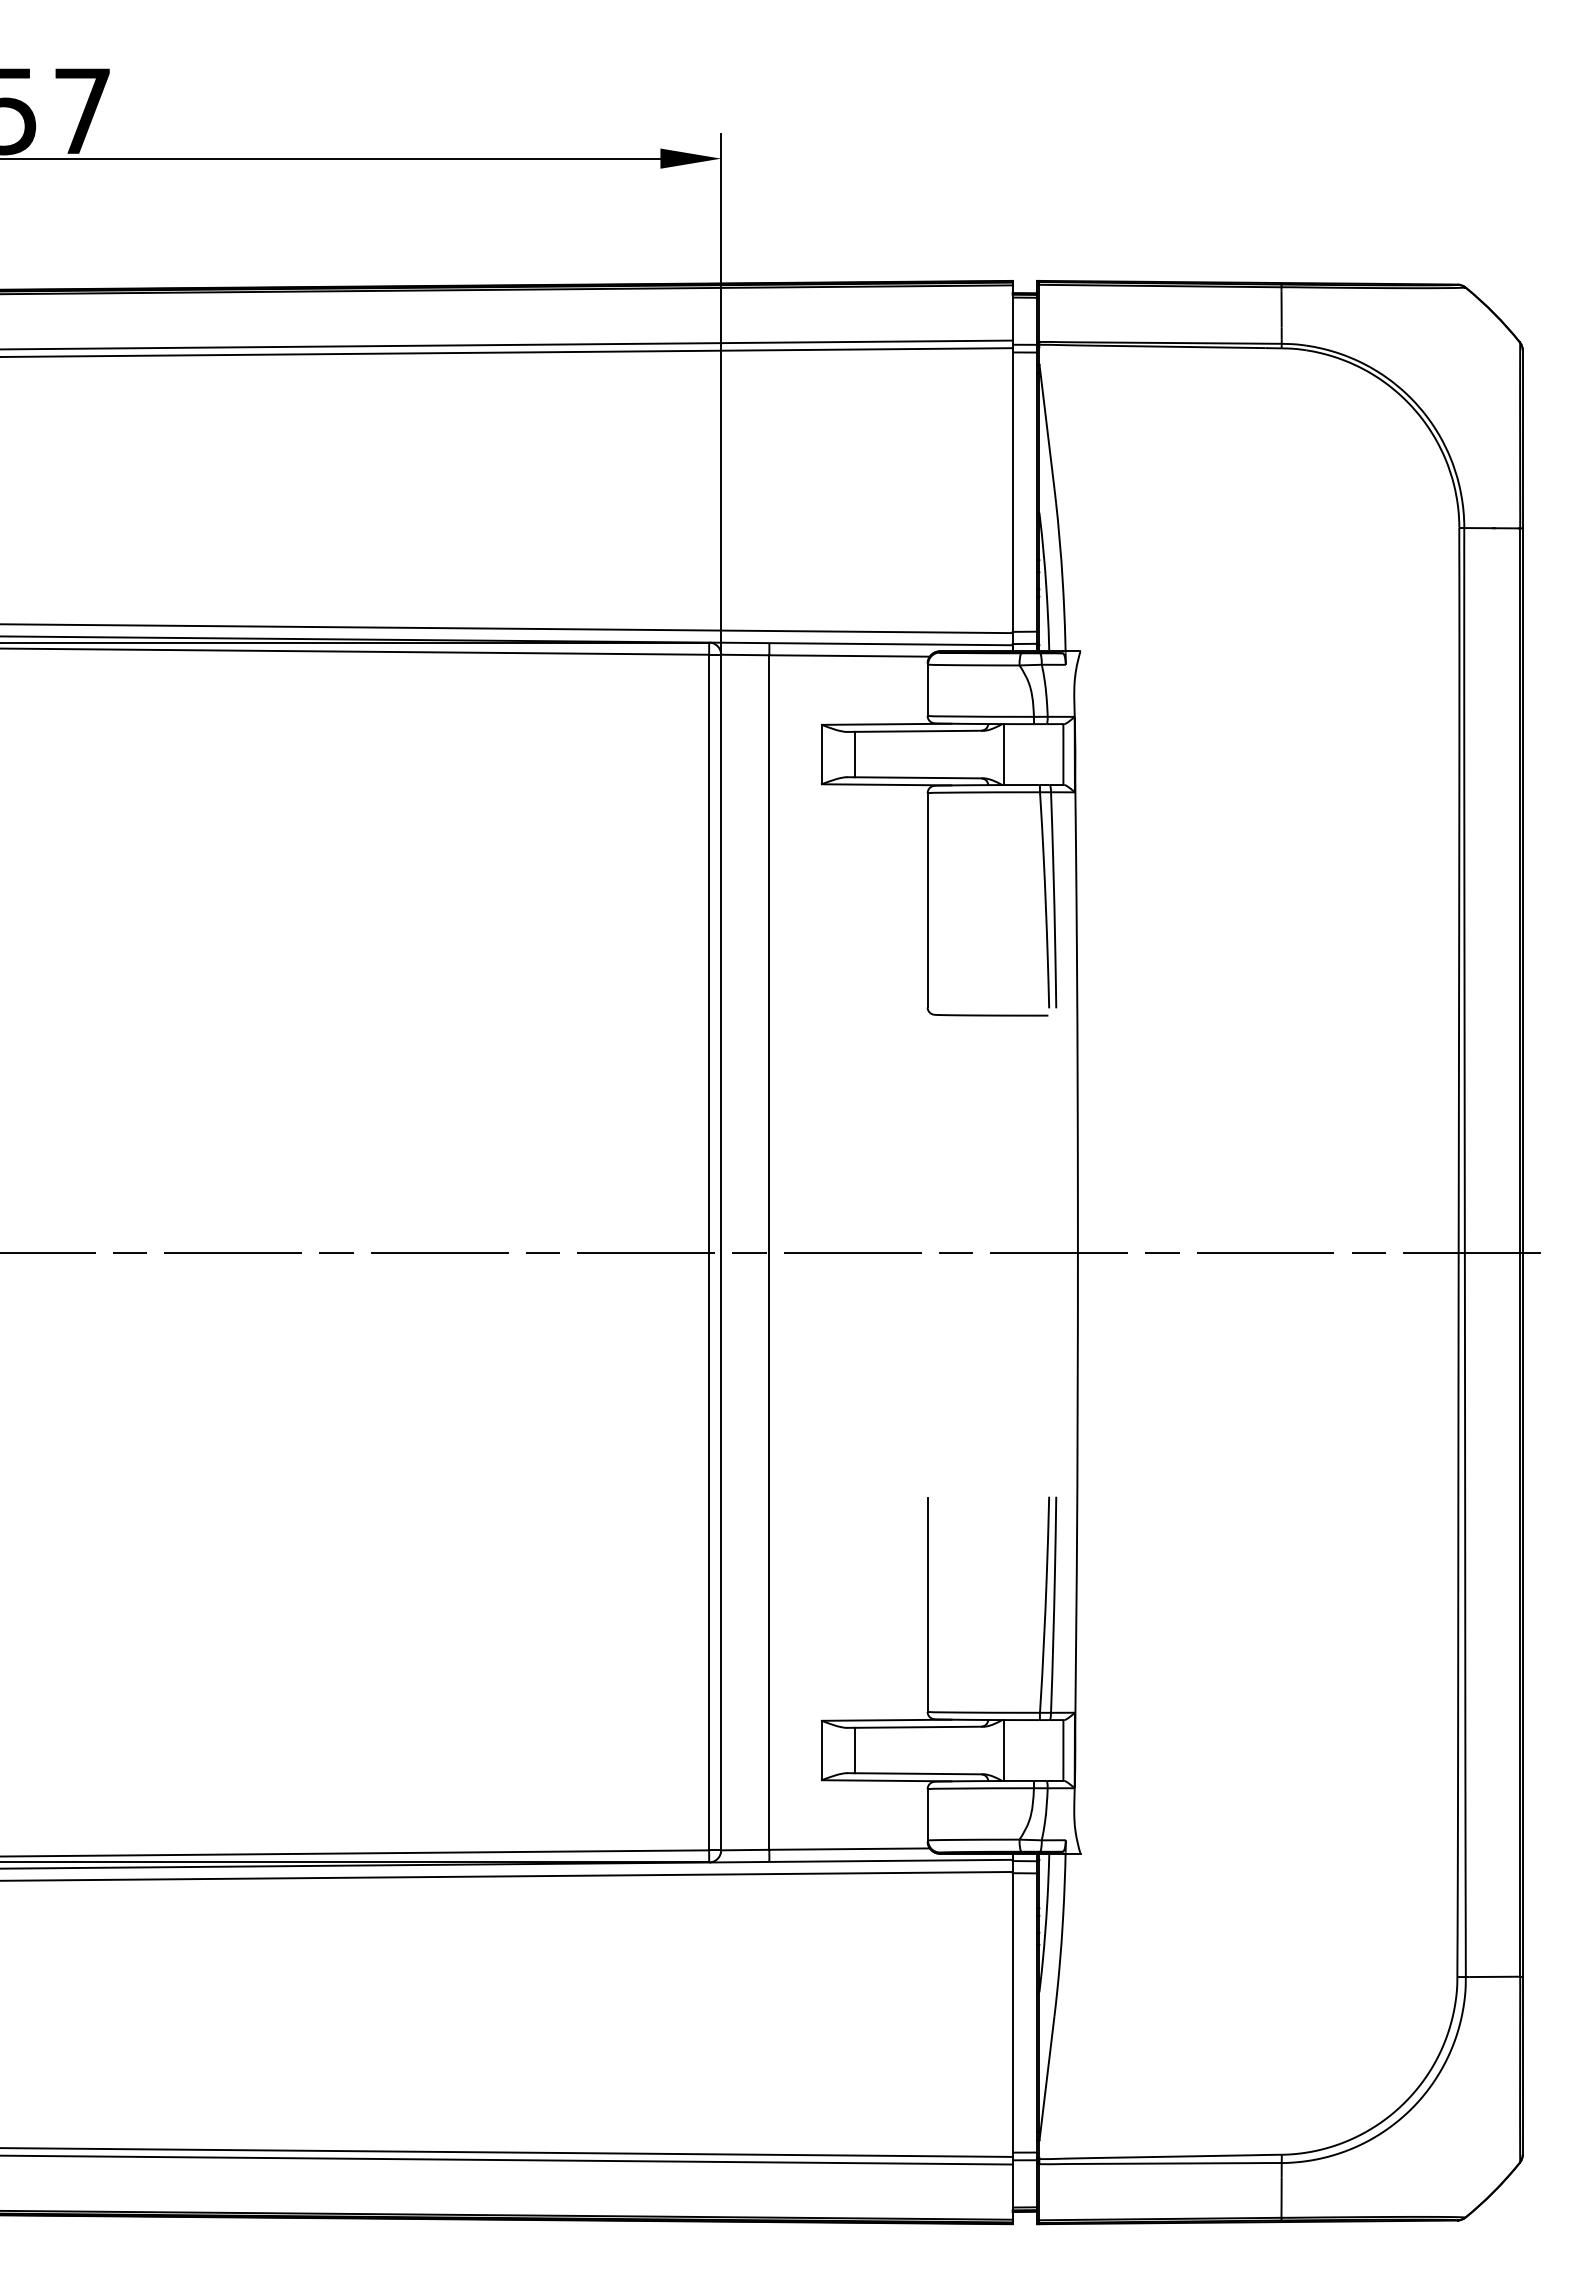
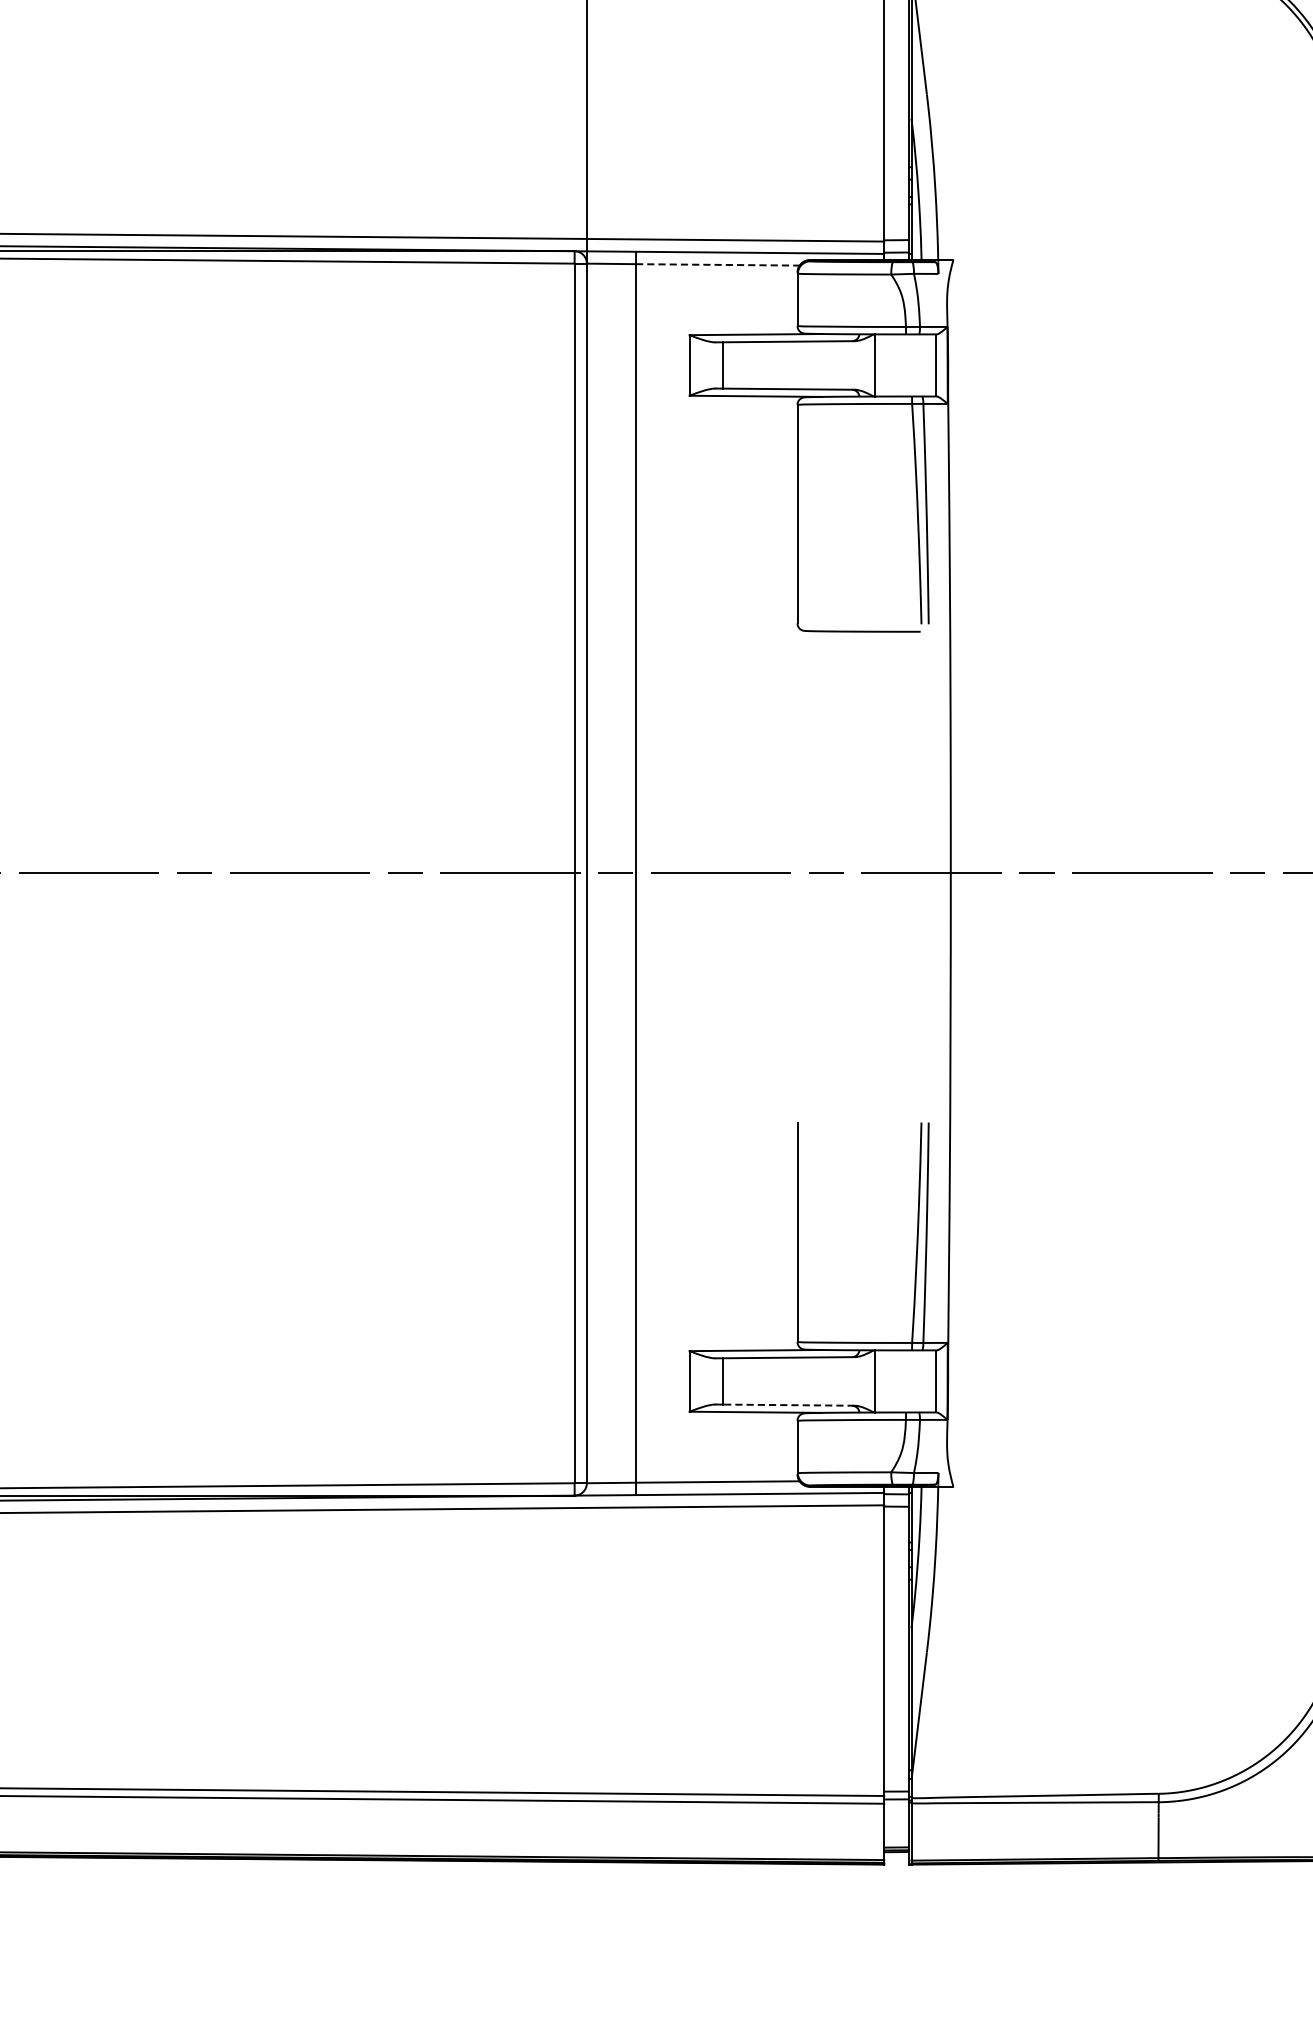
line: (850, 655) -> (718, 264), solid -> dashed
line: (919, 1773) -> (789, 1404), solid -> dashed

